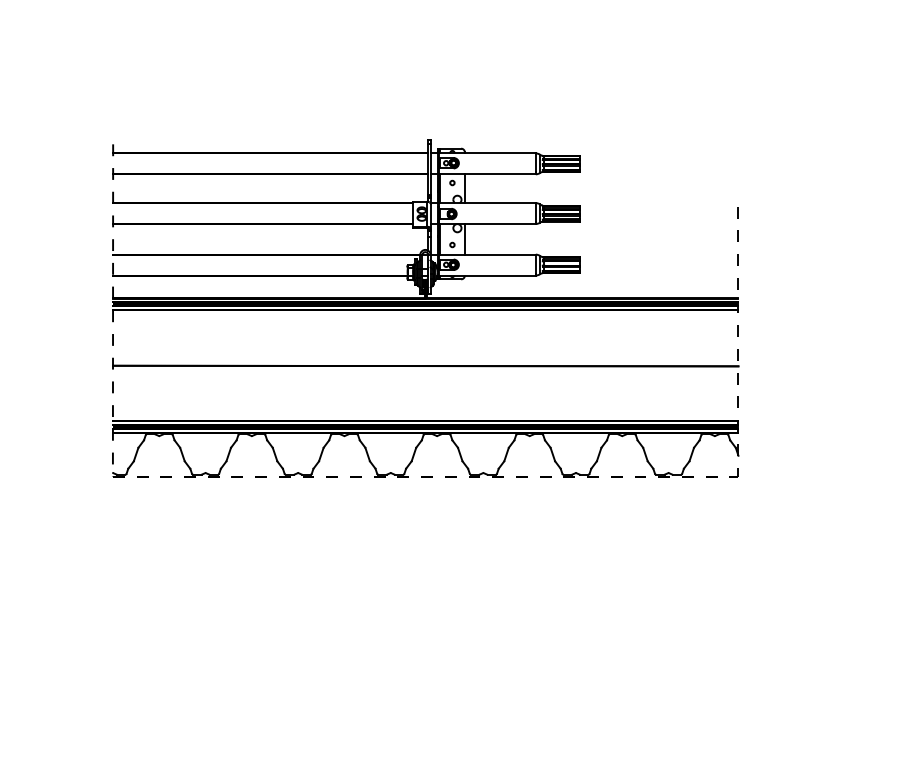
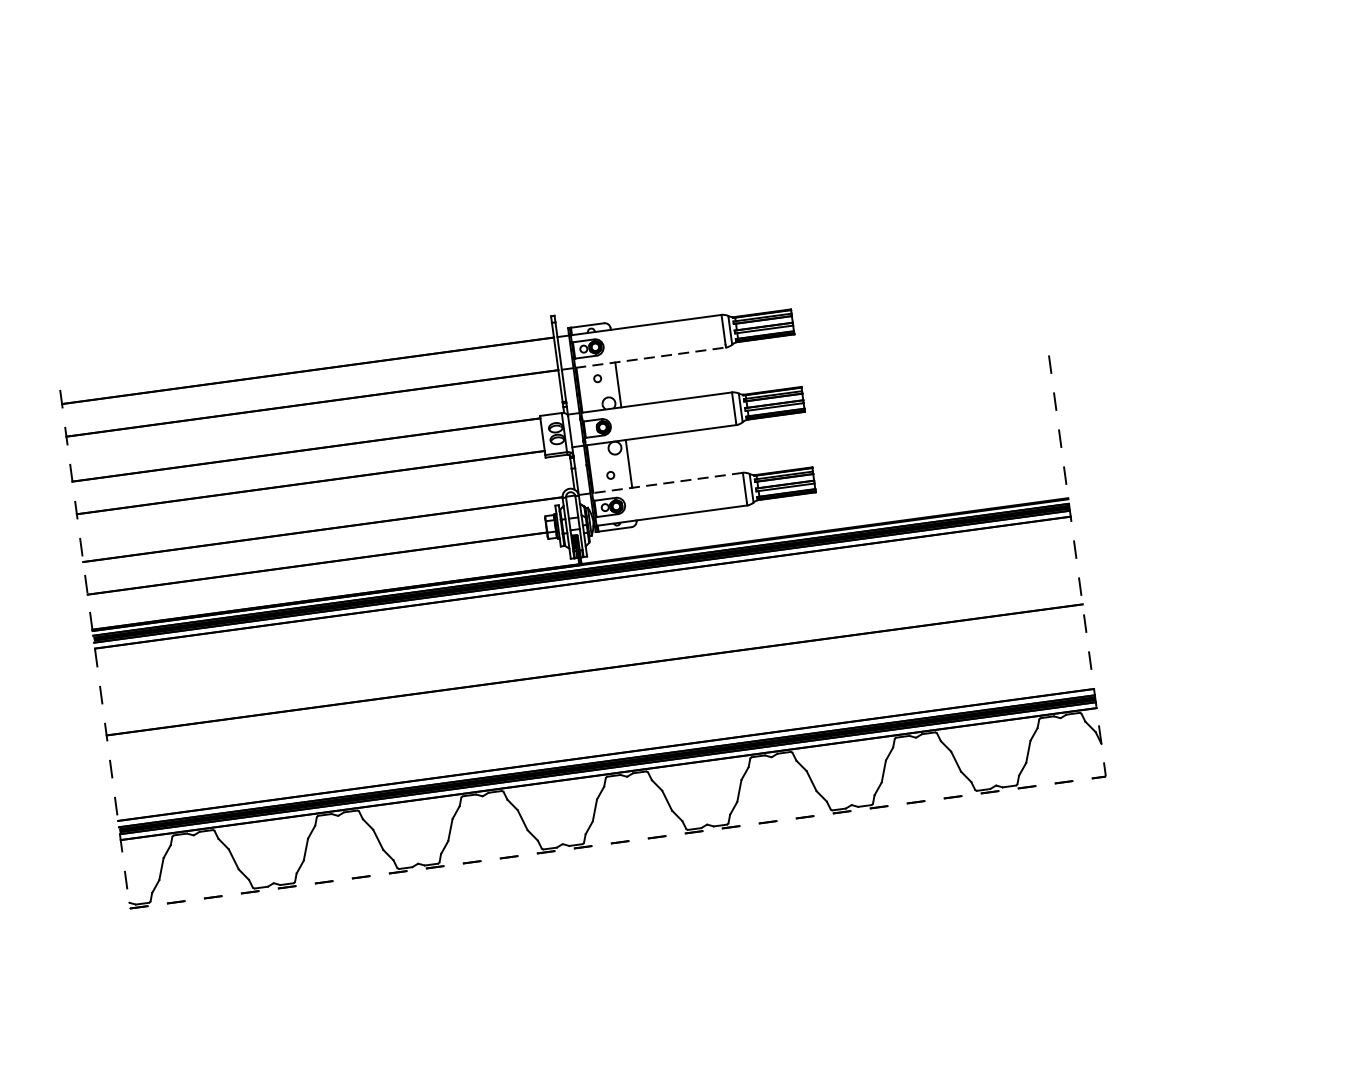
line: (488, 174) -> (652, 357), solid -> dashed
line: (487, 254) -> (667, 482), solid -> dashed

